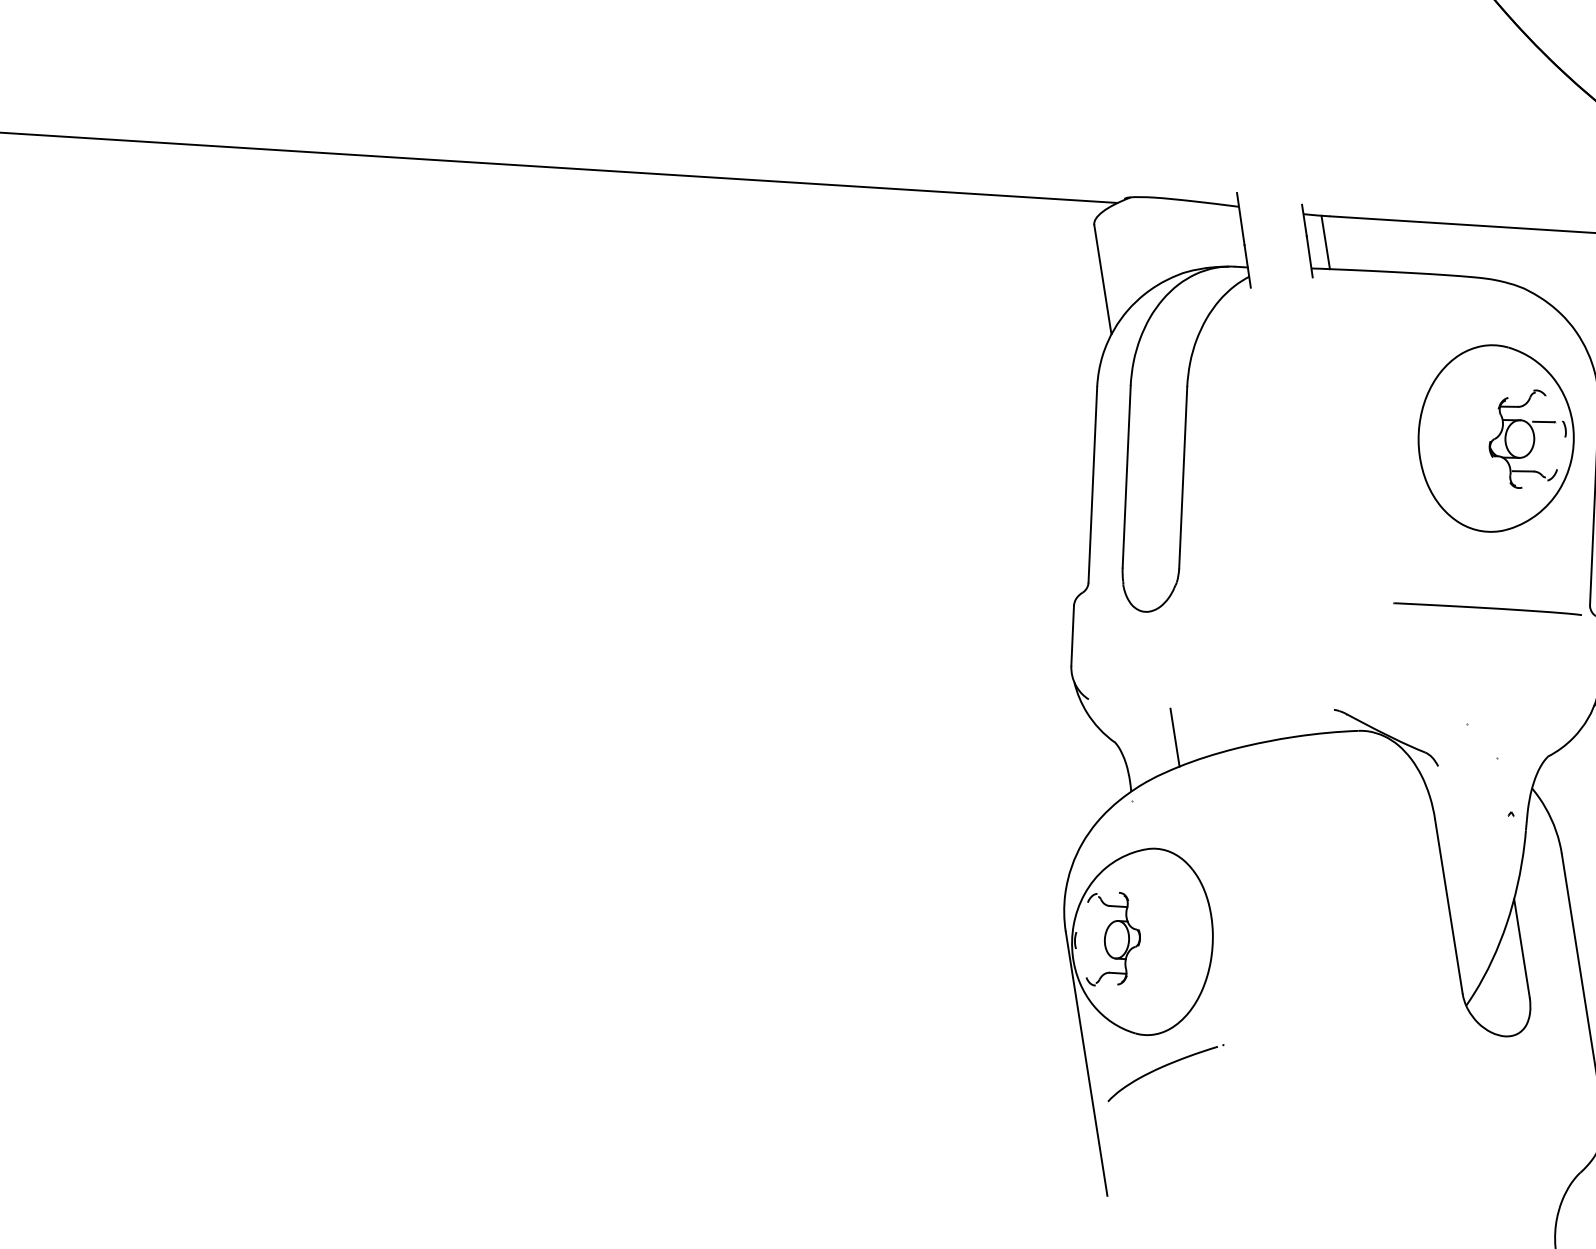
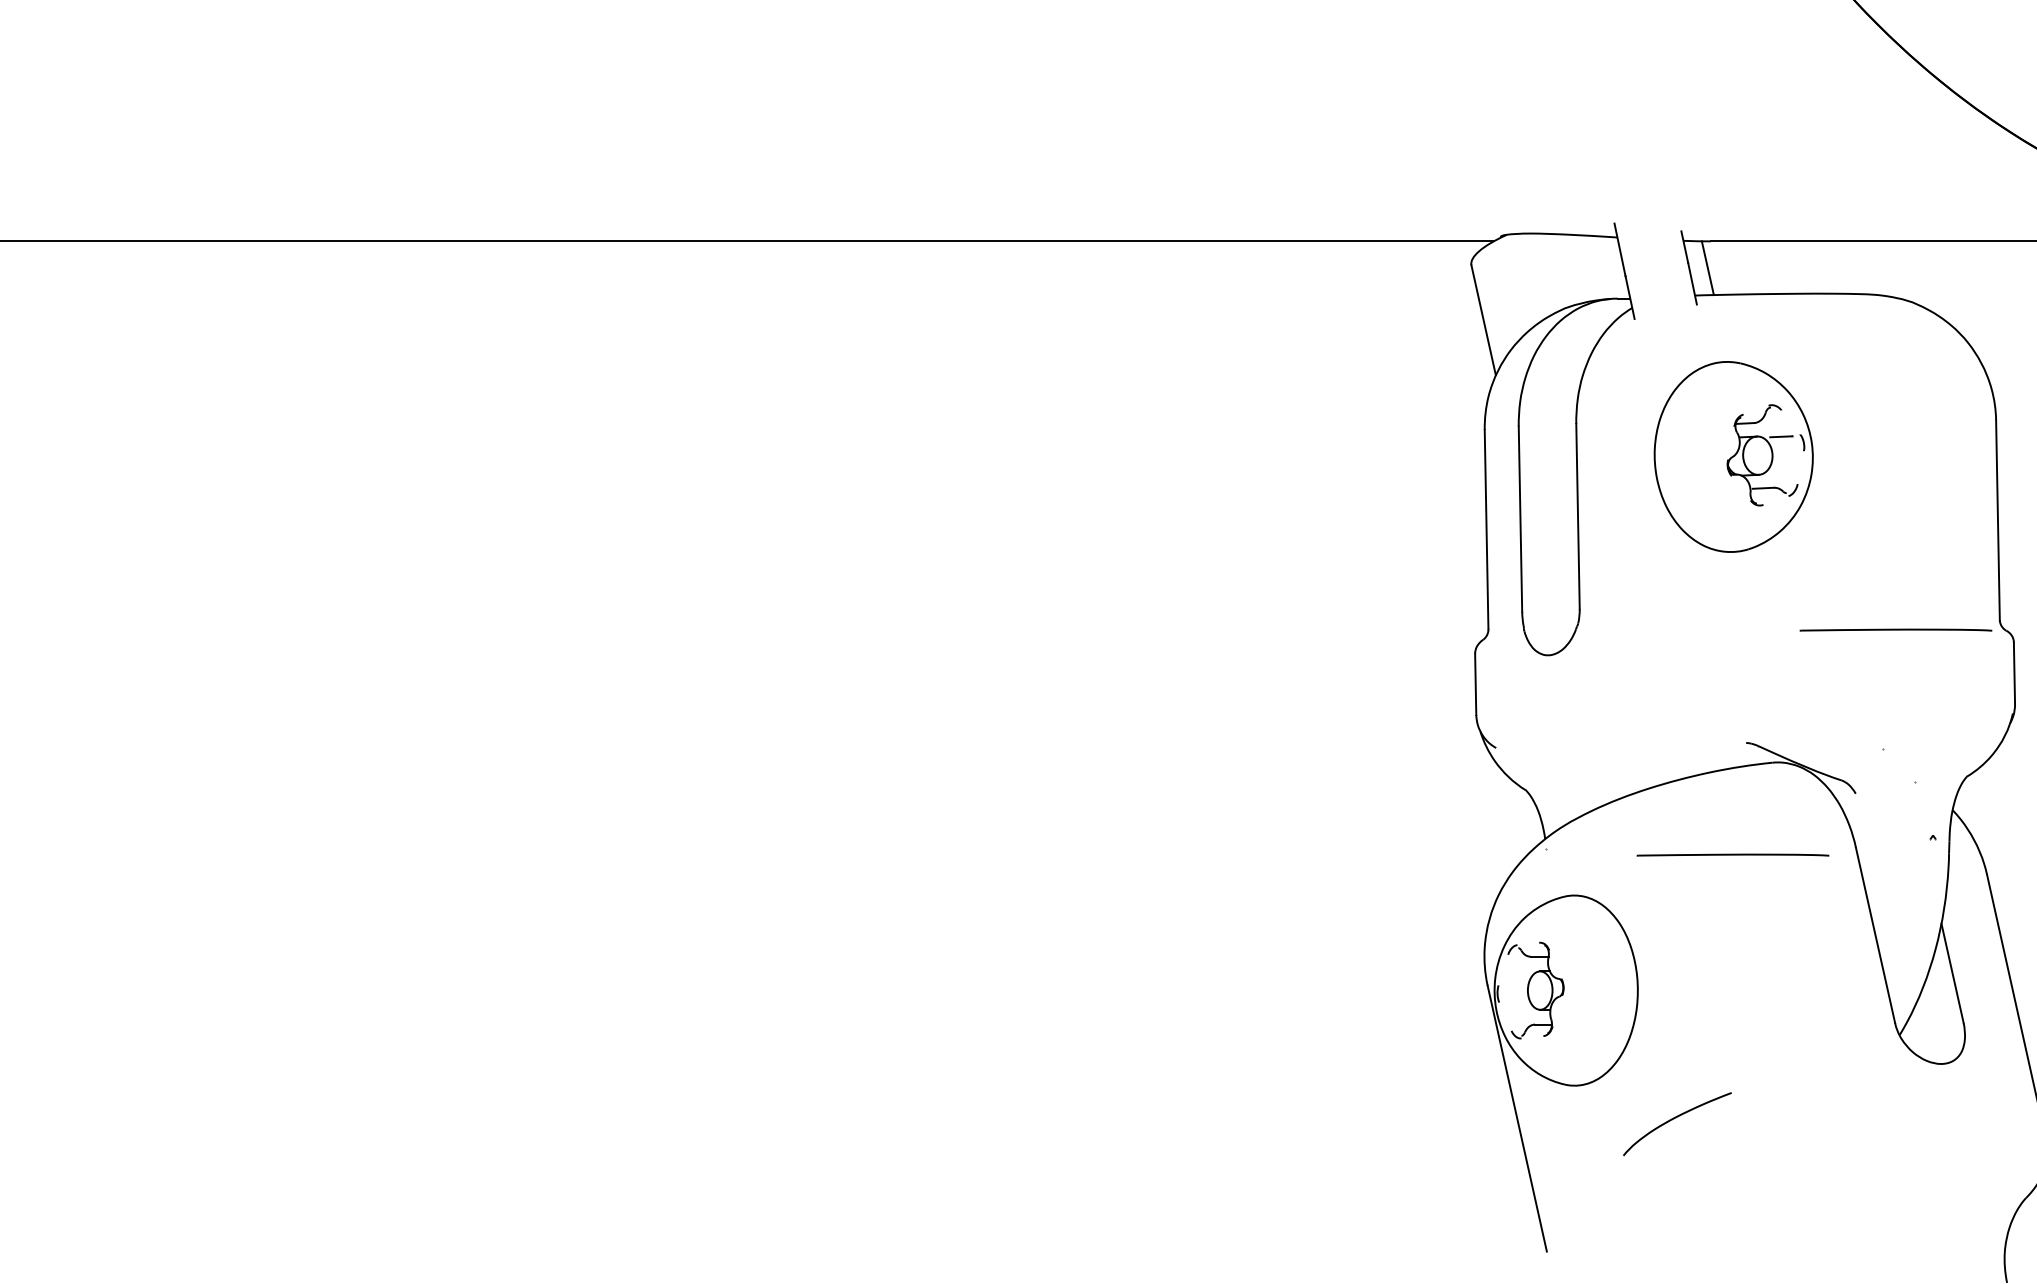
part: (1495, 438) -> (1733, 456), moved
line: (1174, 737) -> (1585, 781), removed
line: (1313, 818) -> (1732, 854), added
curve: (1160, 1069) -> (1674, 1119), moved

